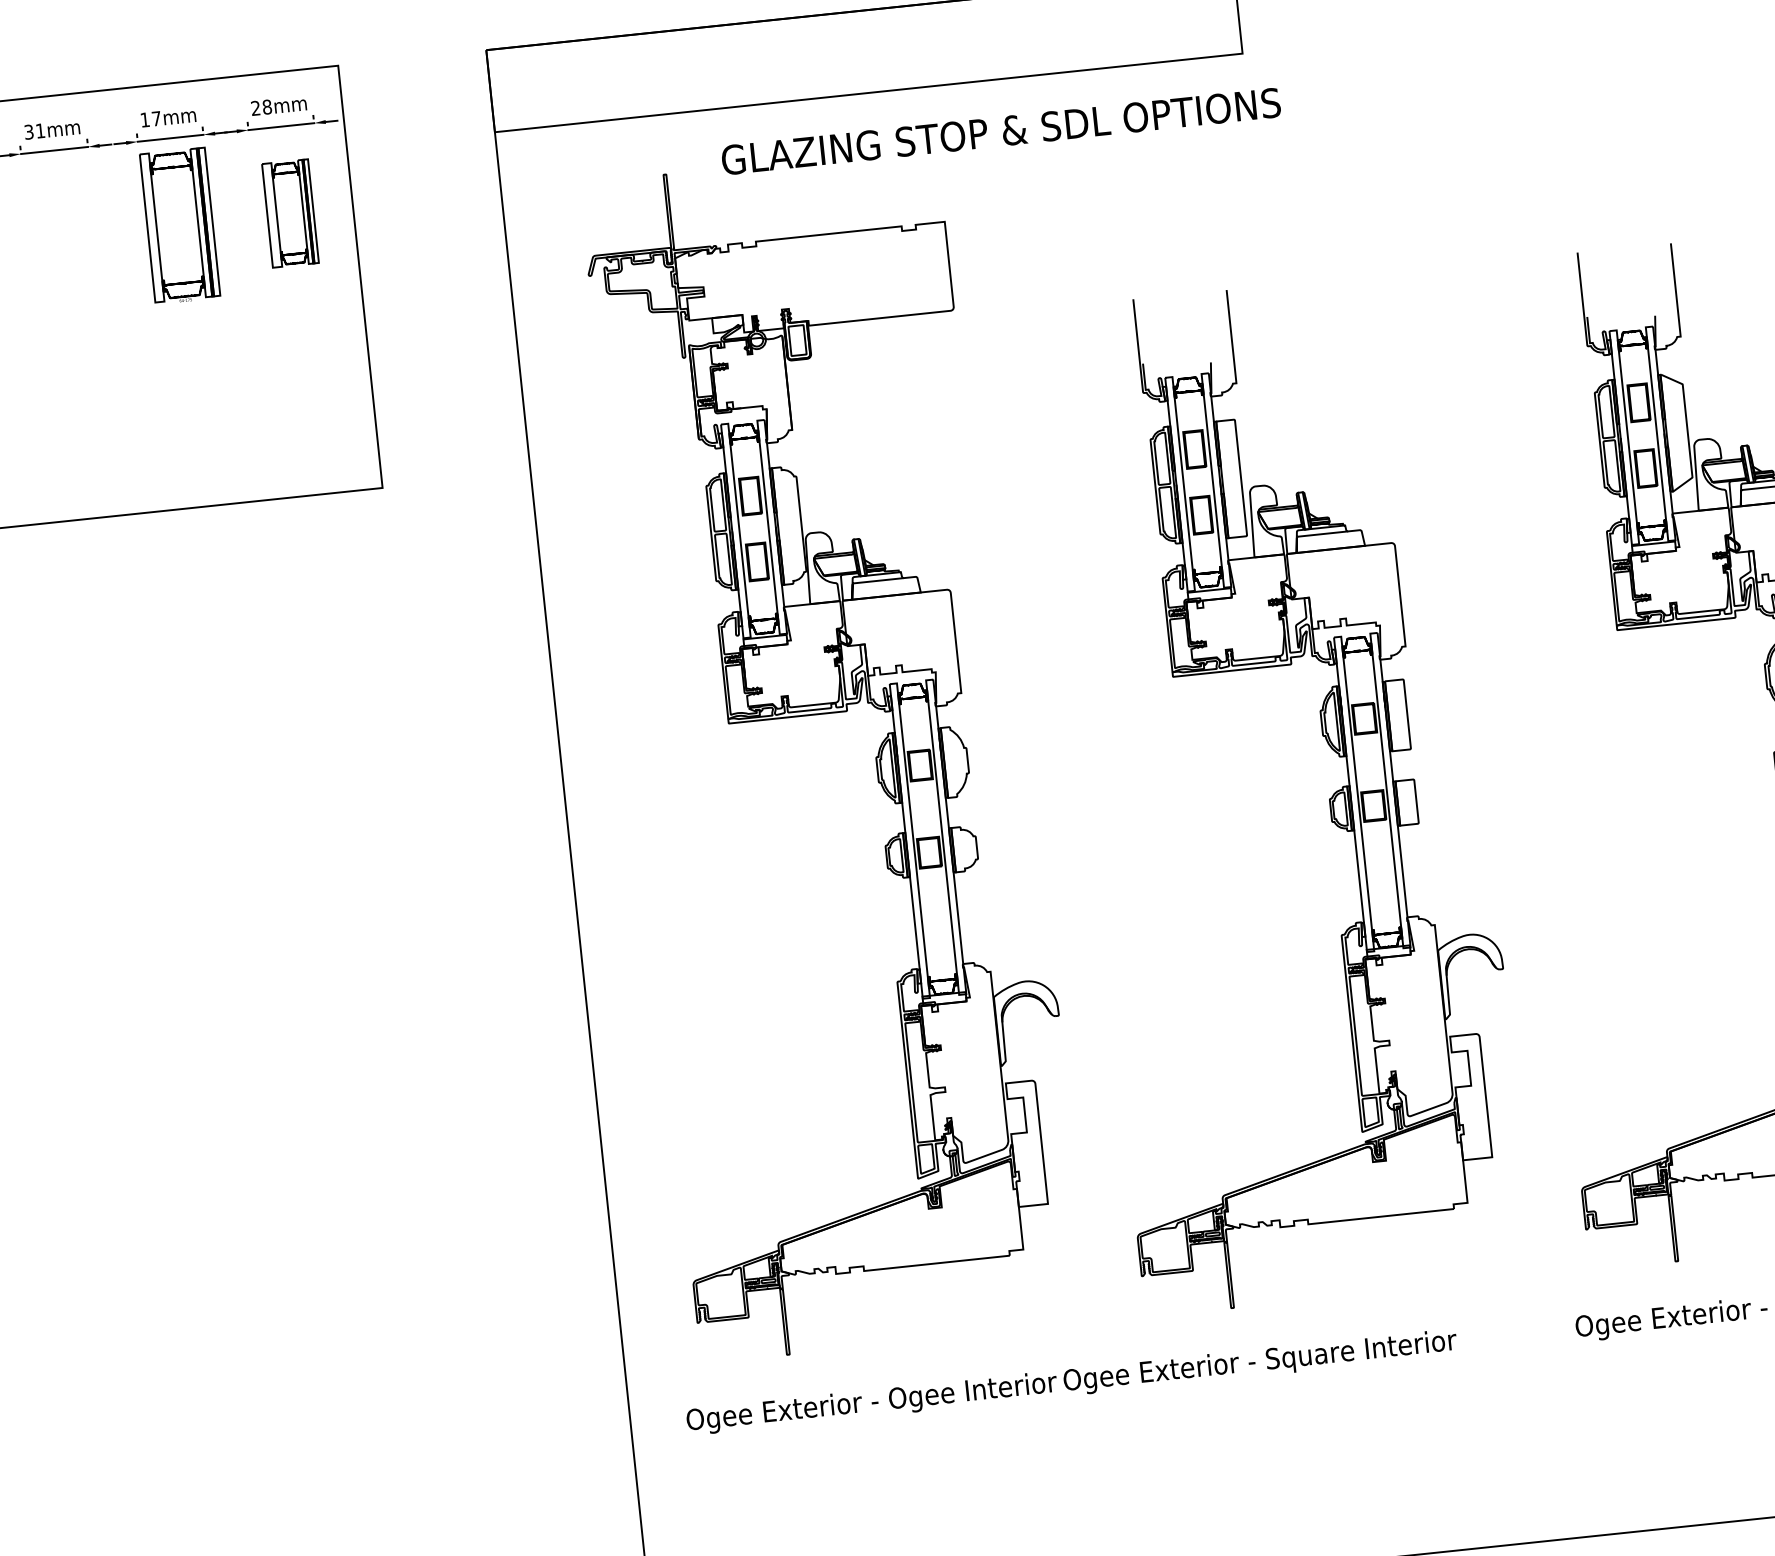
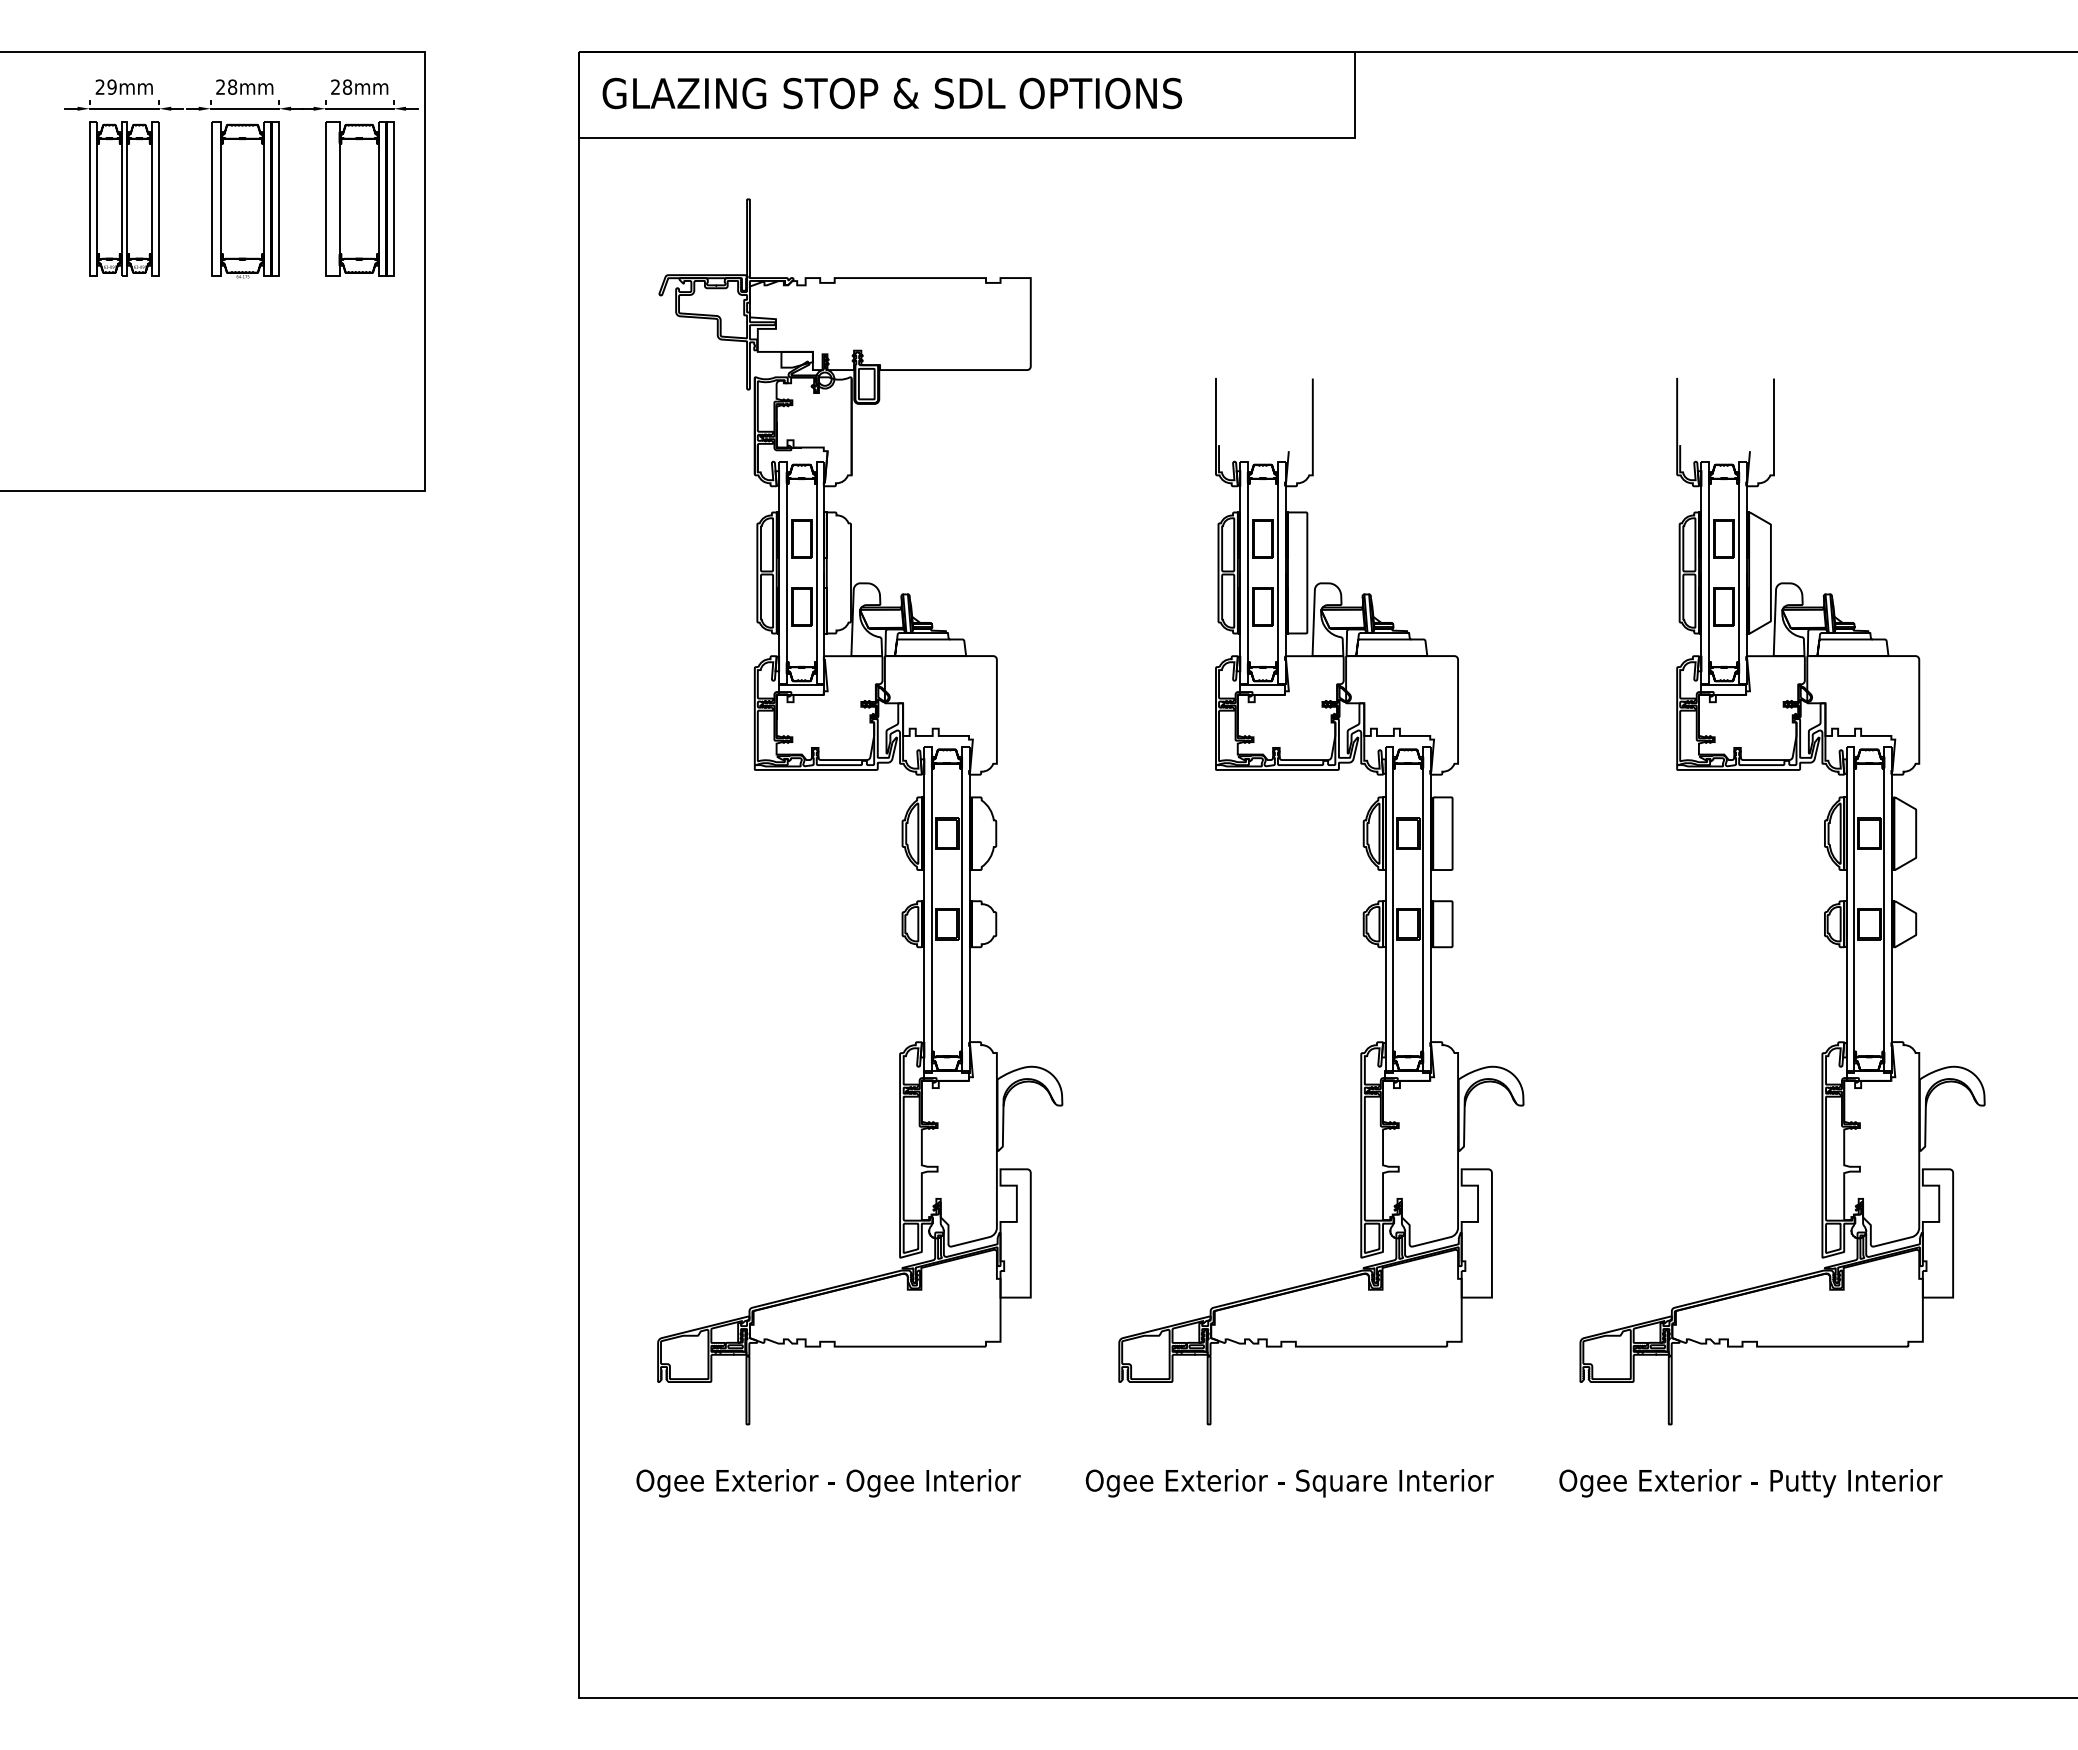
text: (150, 118) -> (226, 86), 17mm -> 28mm
text: (34, 130) -> (105, 86), 31mm -> 29mm
text: (1001, 131) -> (892, 93), moved
part: (290, 213) -> (359, 198), size x1.43
part: (63, 236) -> (124, 198), added
text: (1260, 1362) -> (1289, 1483), moved

